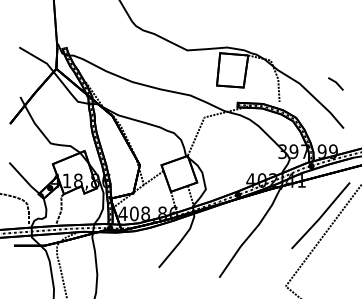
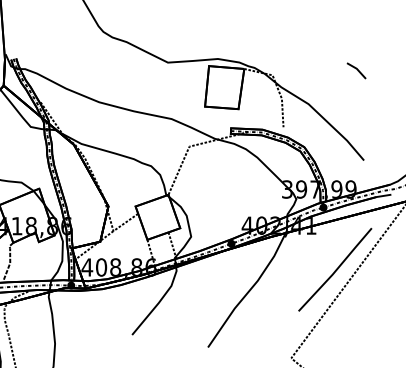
line: (335, 83) -> (356, 70), moved

